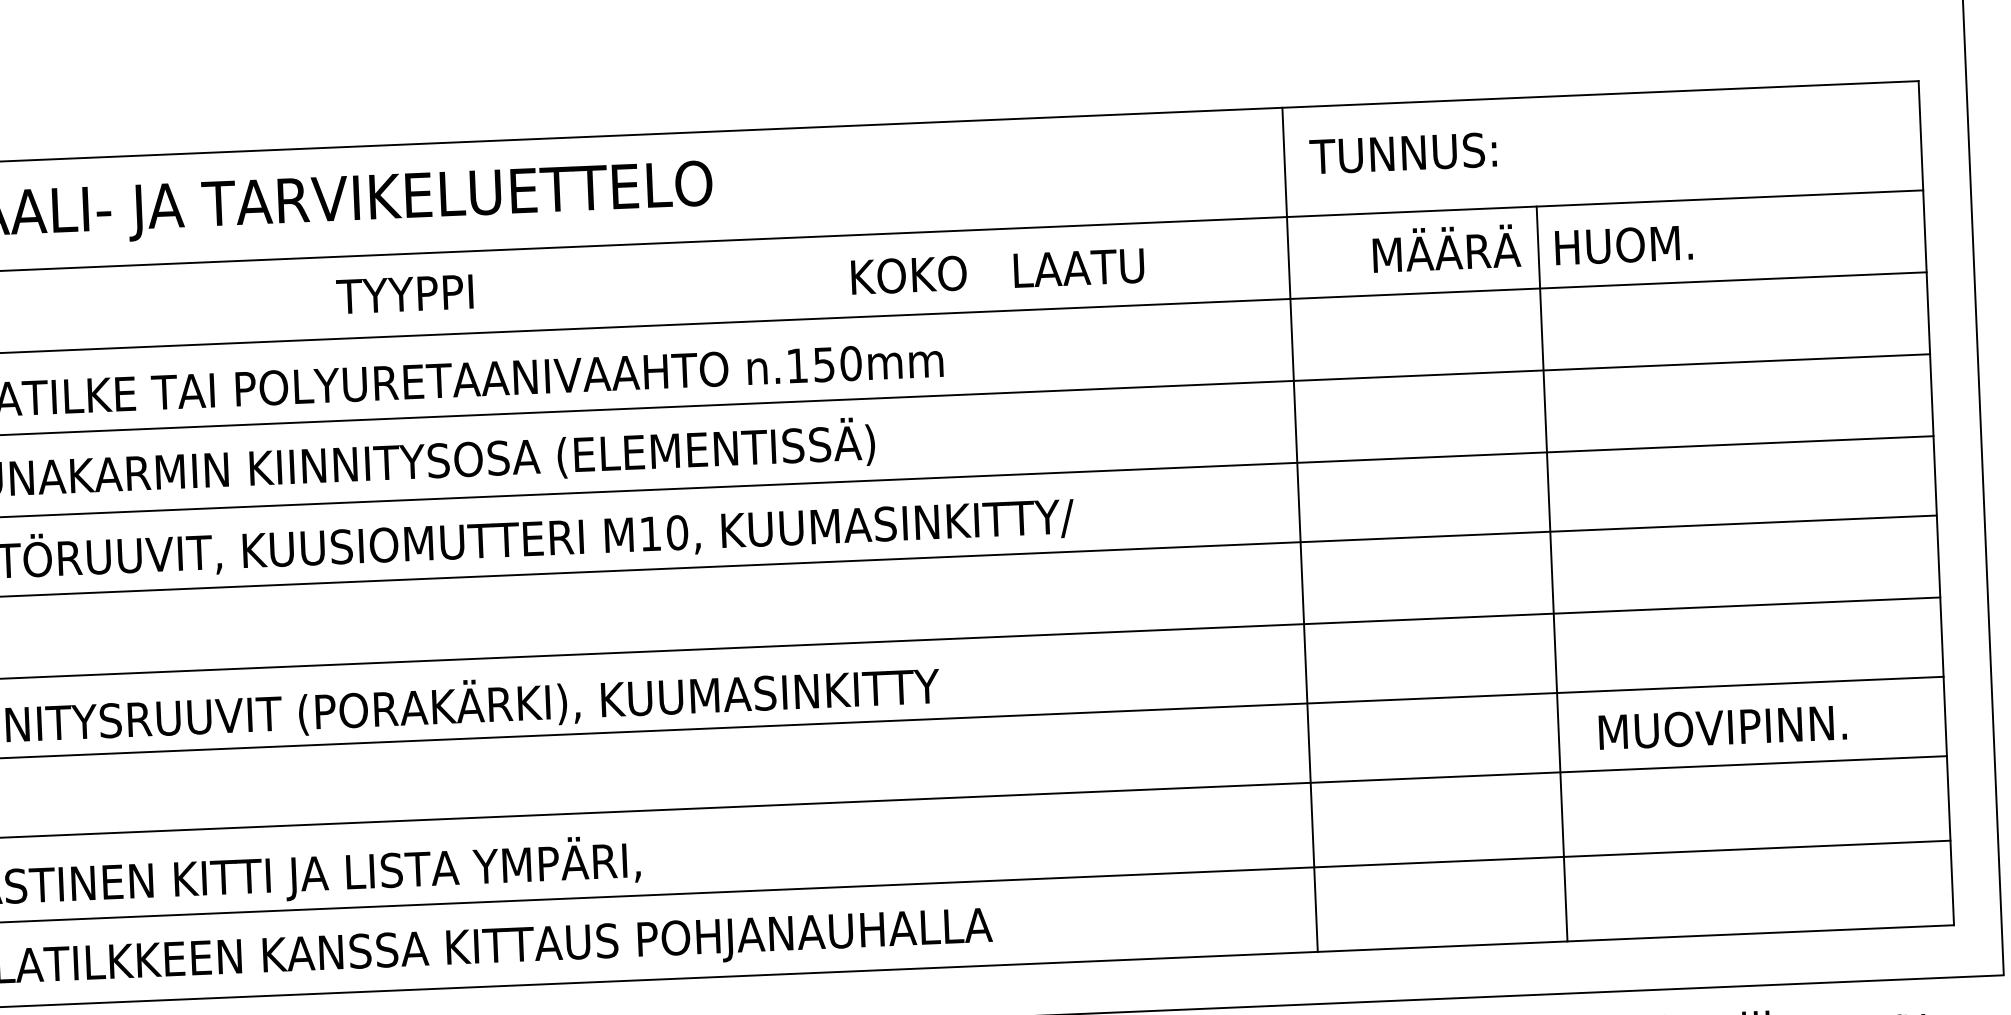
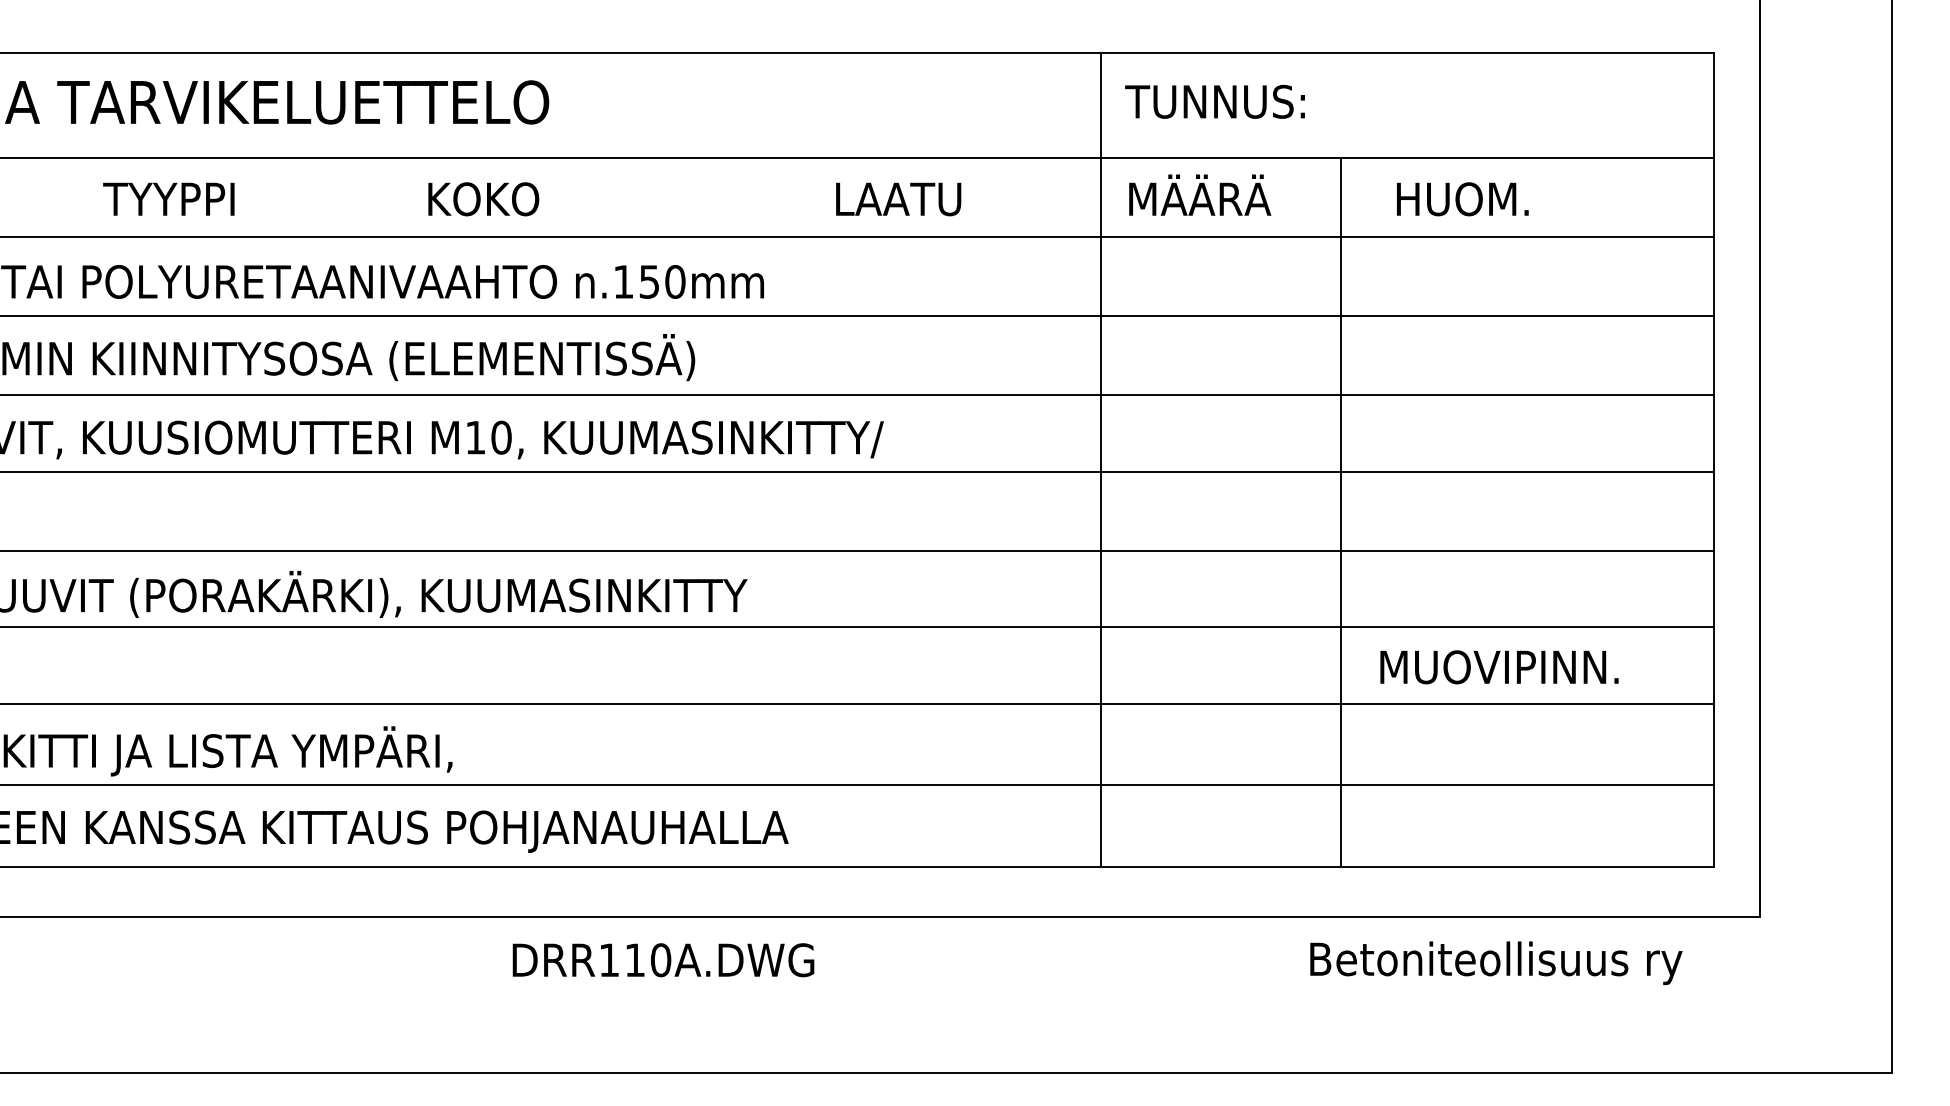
text: (1623, 245) -> (1462, 199), moved
text: (1447, 247) -> (1200, 194), moved
text: (908, 275) -> (483, 199), moved
text: (404, 293) -> (168, 198), moved

